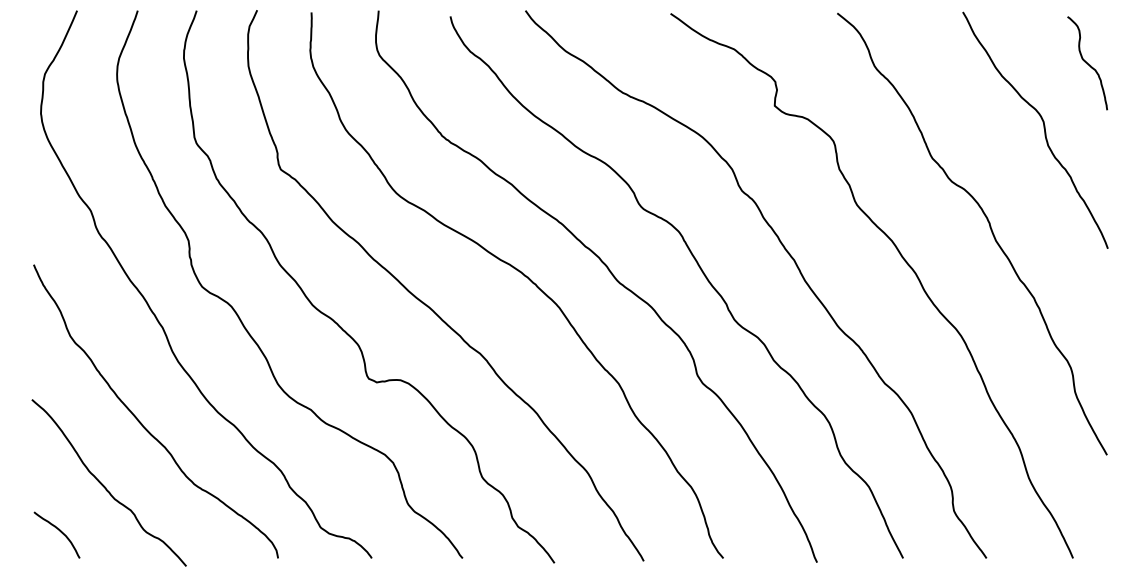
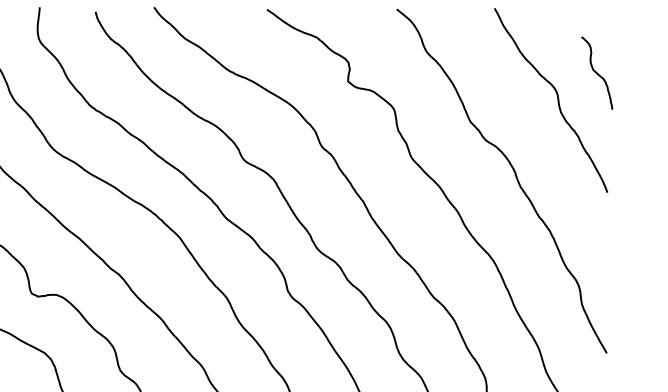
curve: (1087, 63) -> (597, 73), moved

